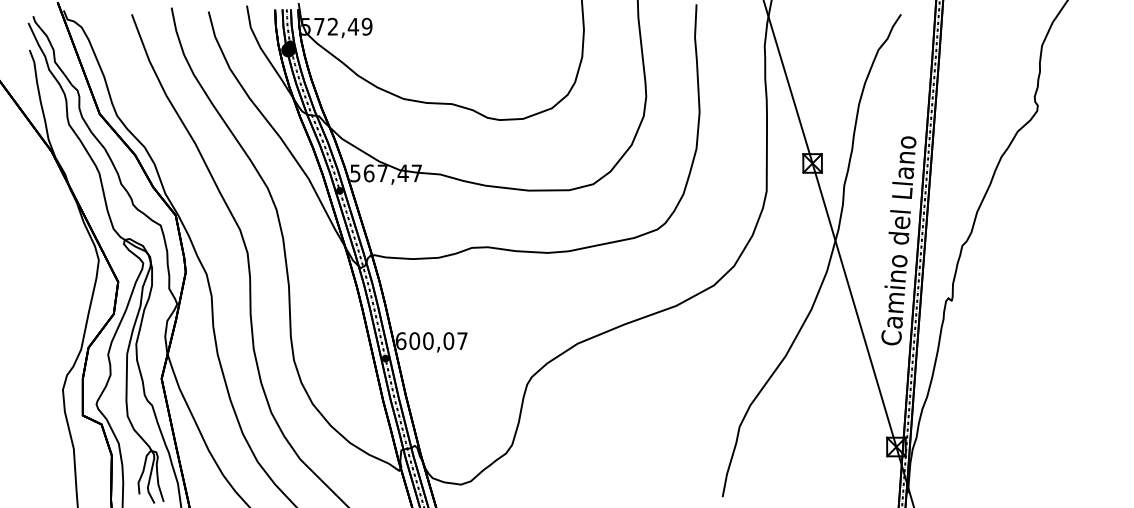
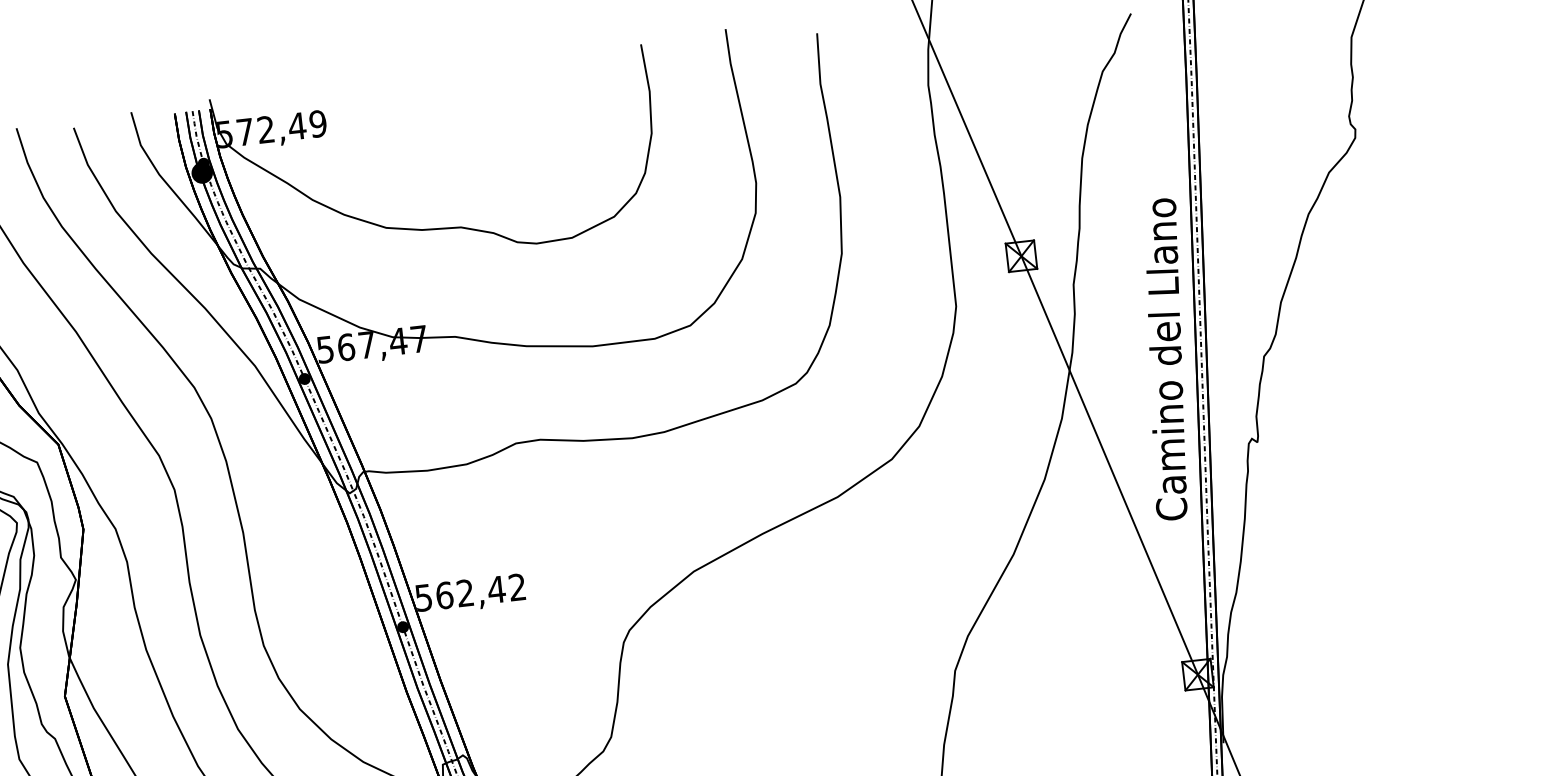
text: (431, 341) -> (470, 593), 600,07 -> 562,42

